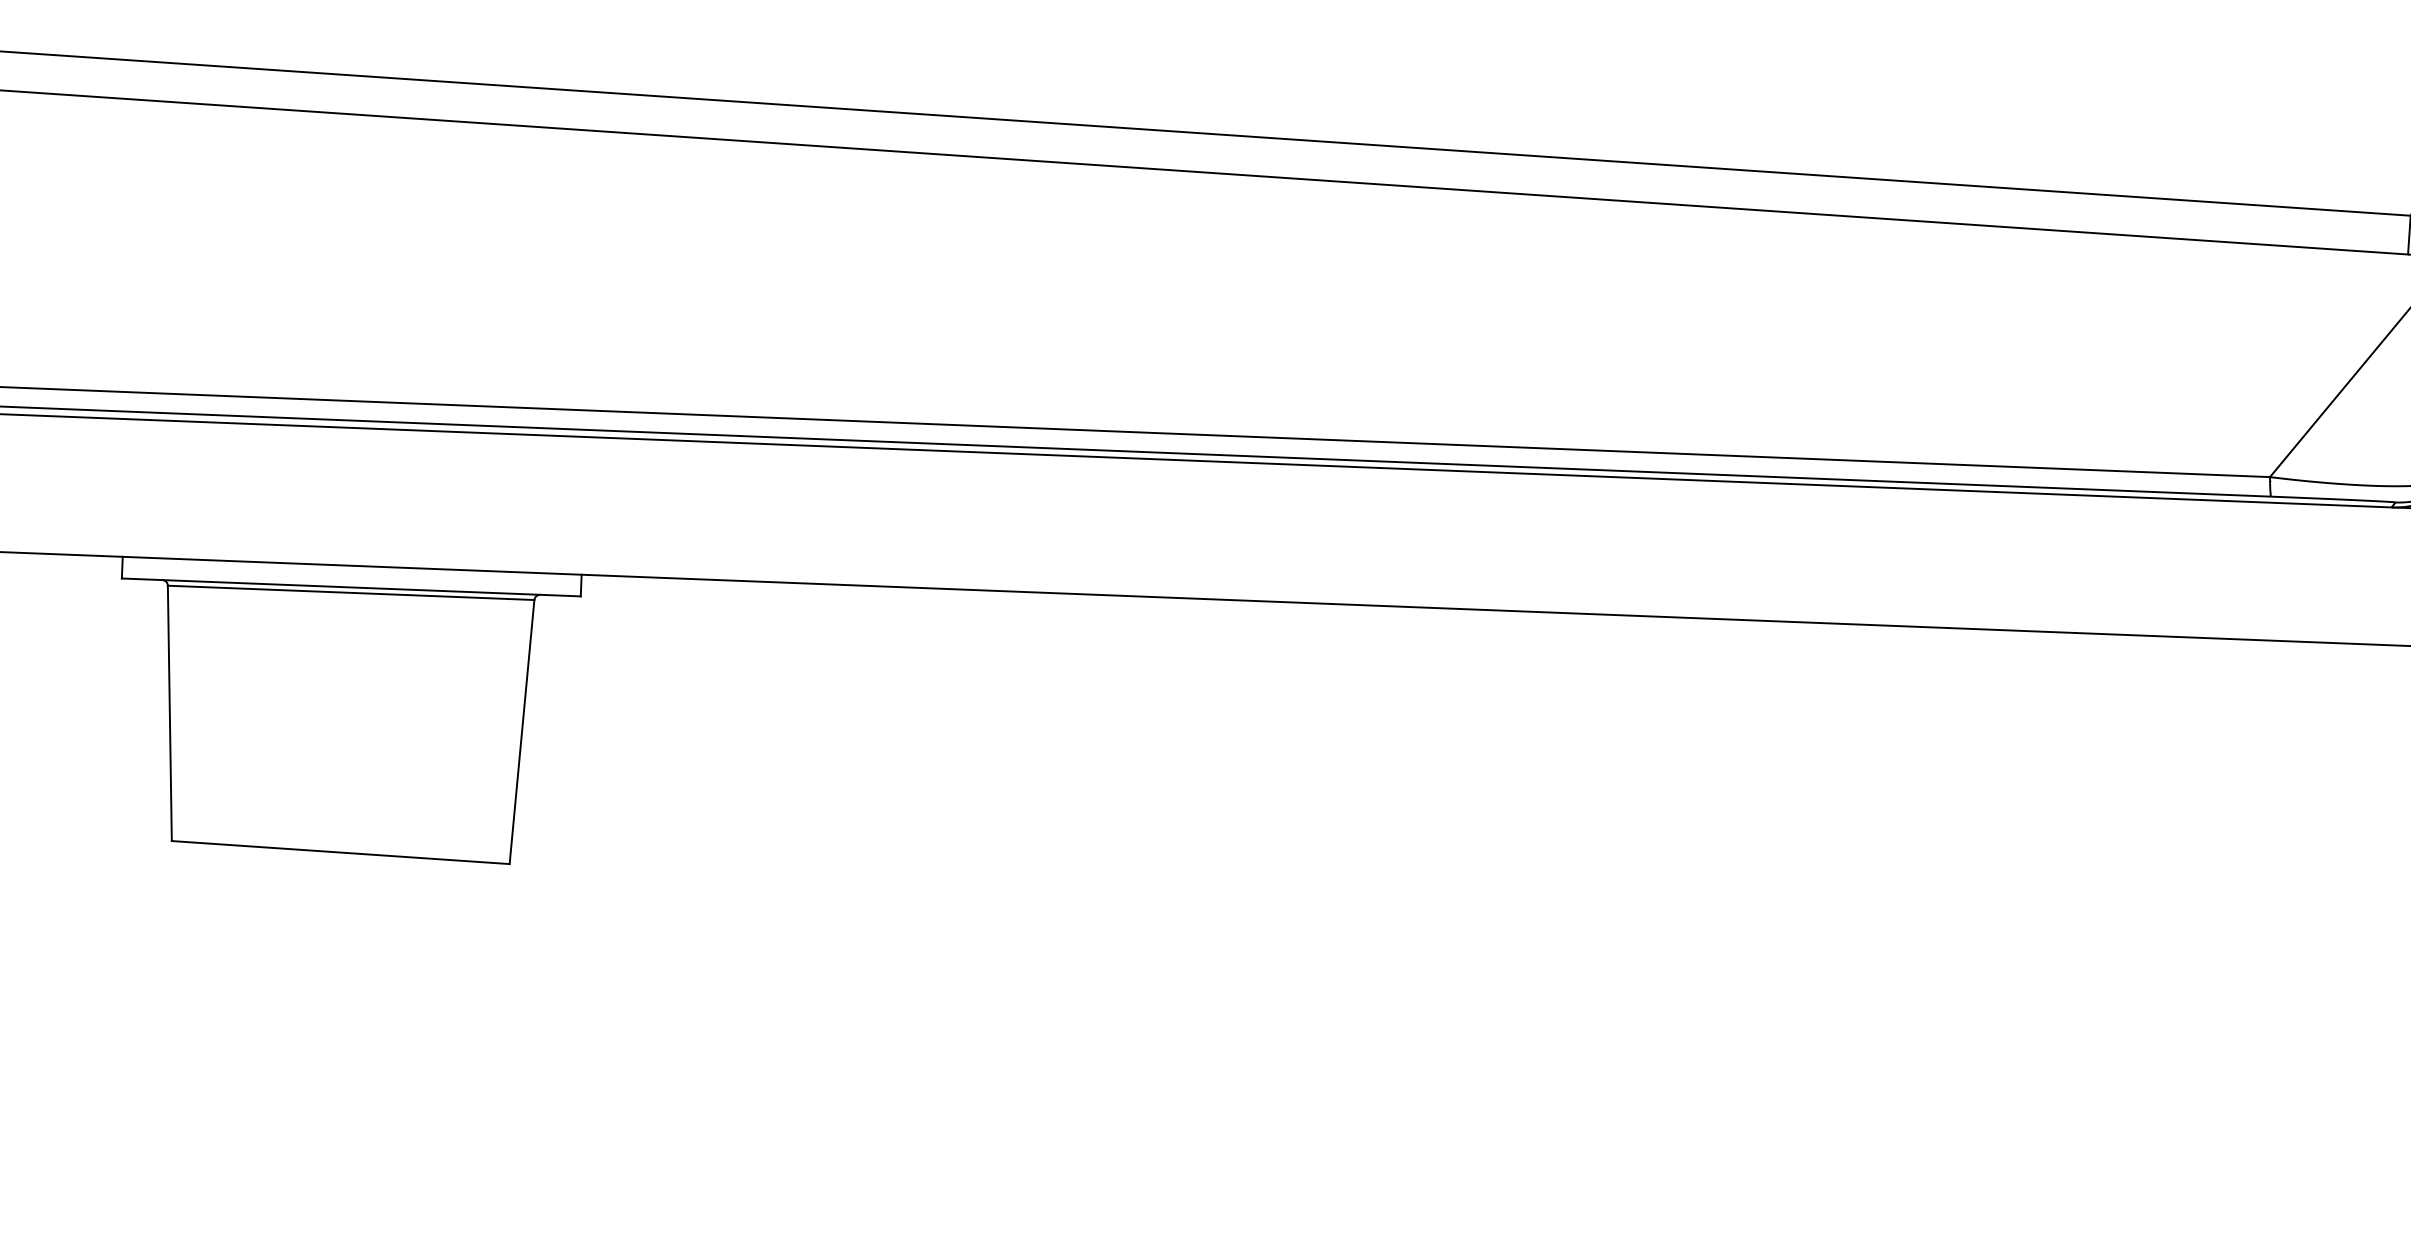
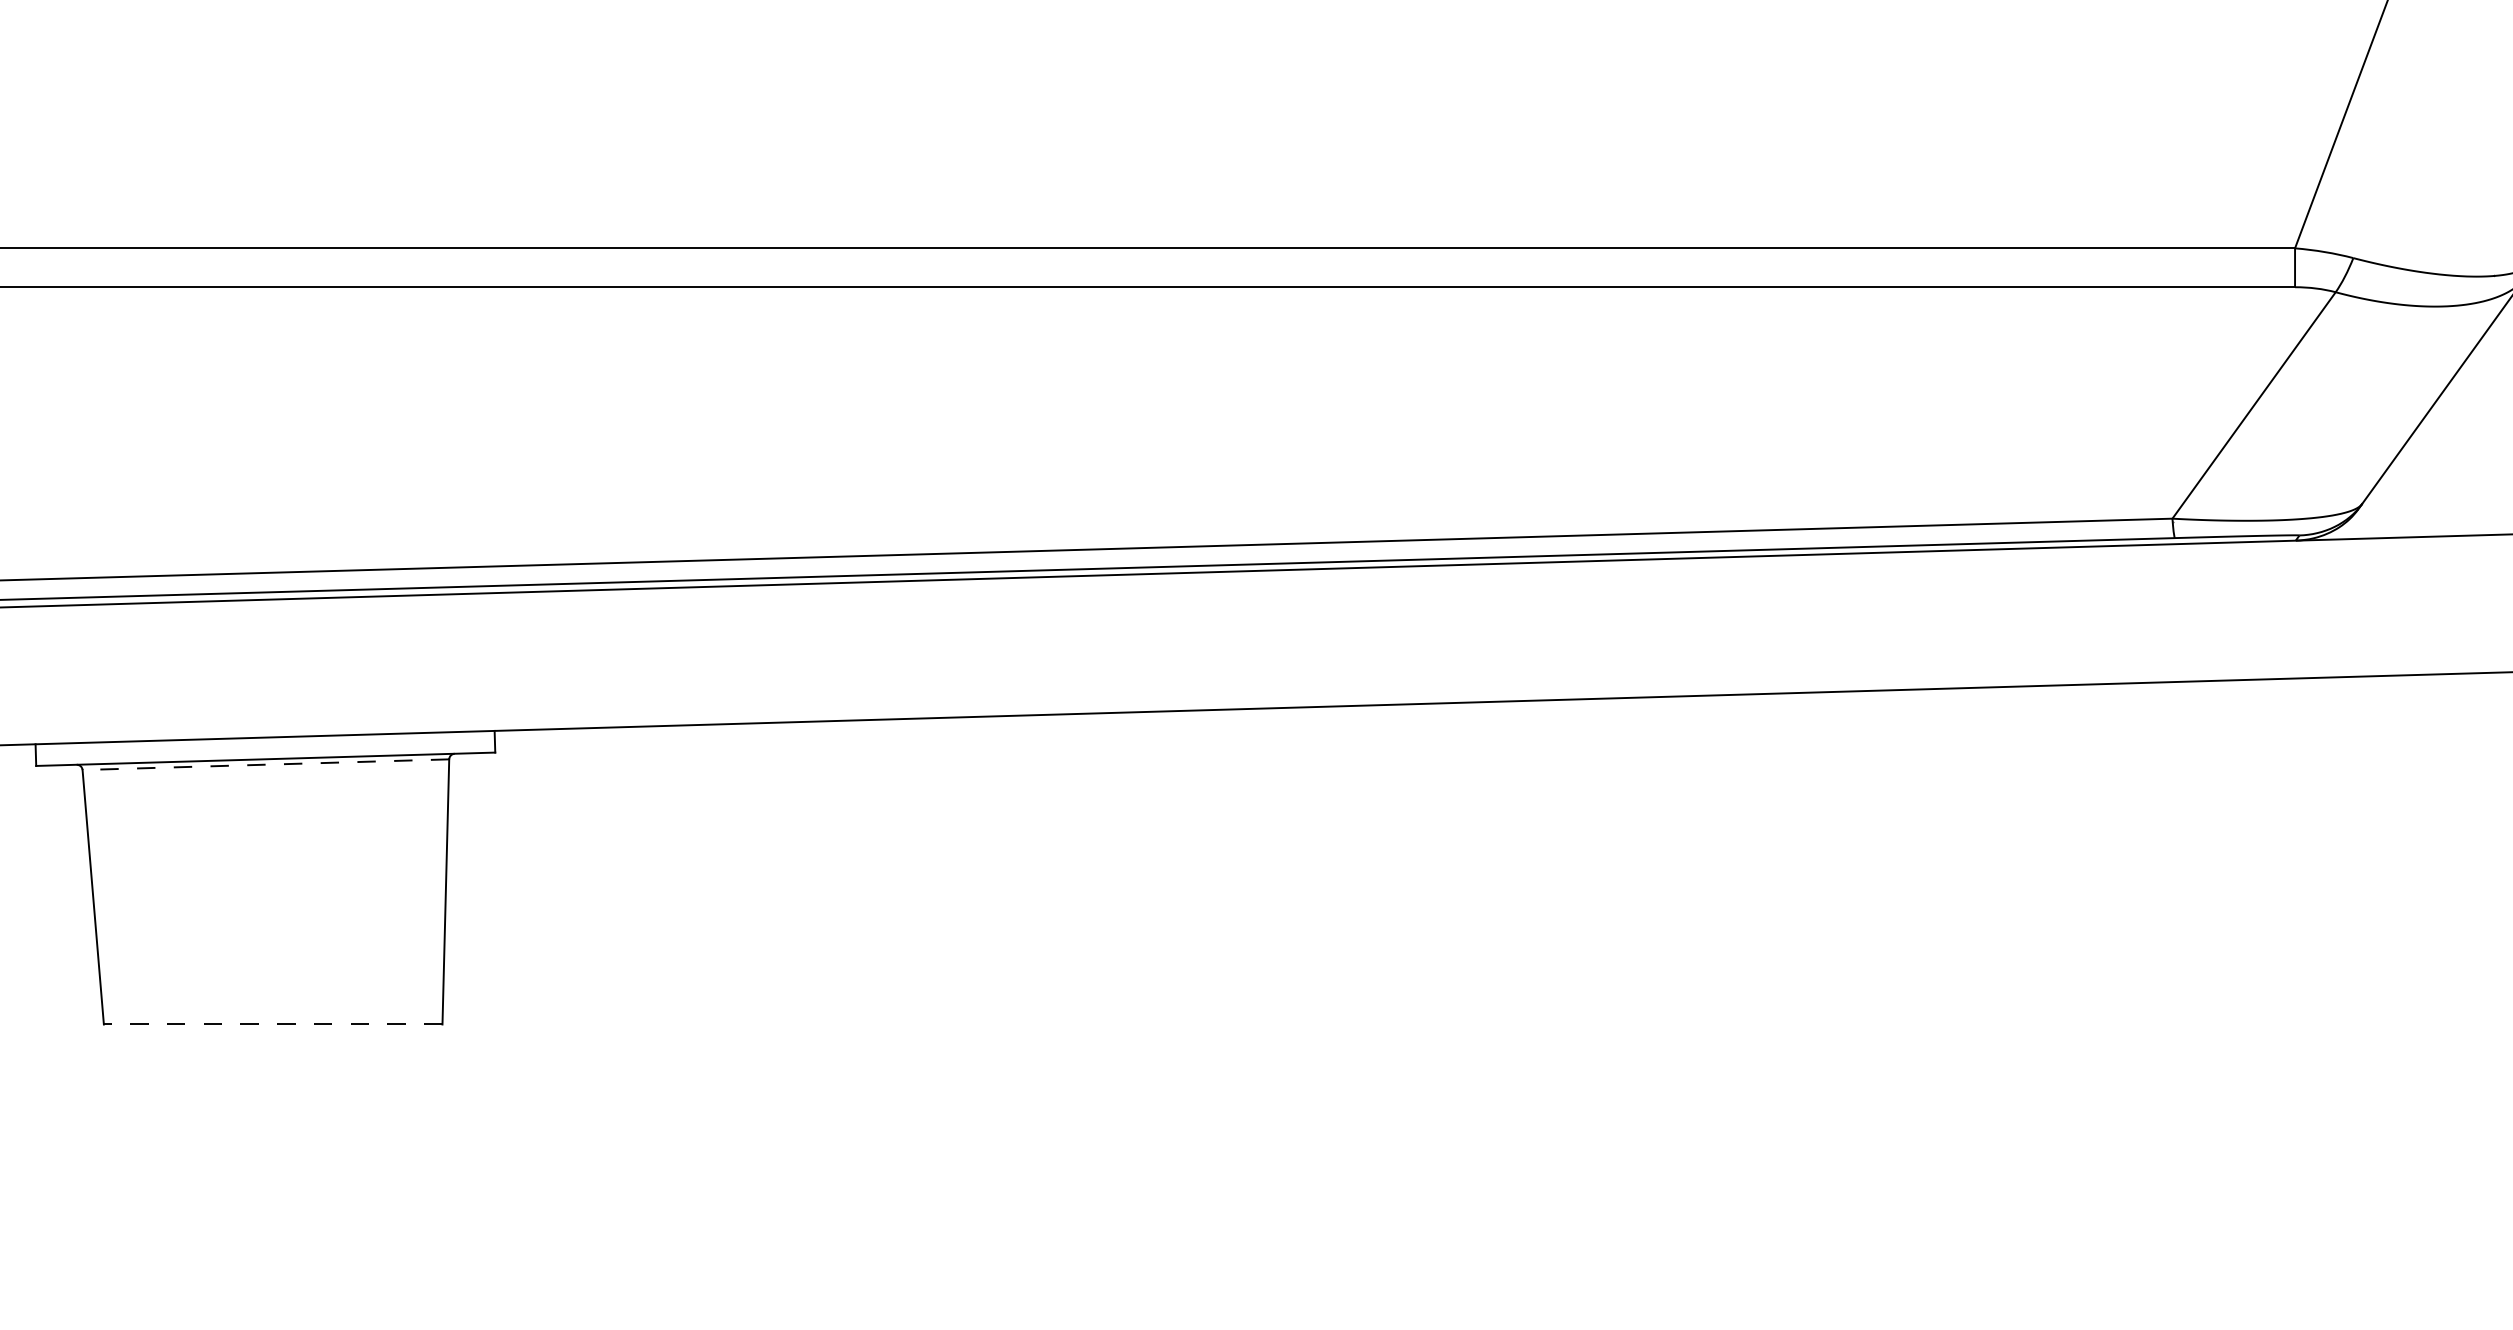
line: (350, 592) -> (265, 764), solid -> dashed
line: (340, 852) -> (272, 1024), solid -> dashed

